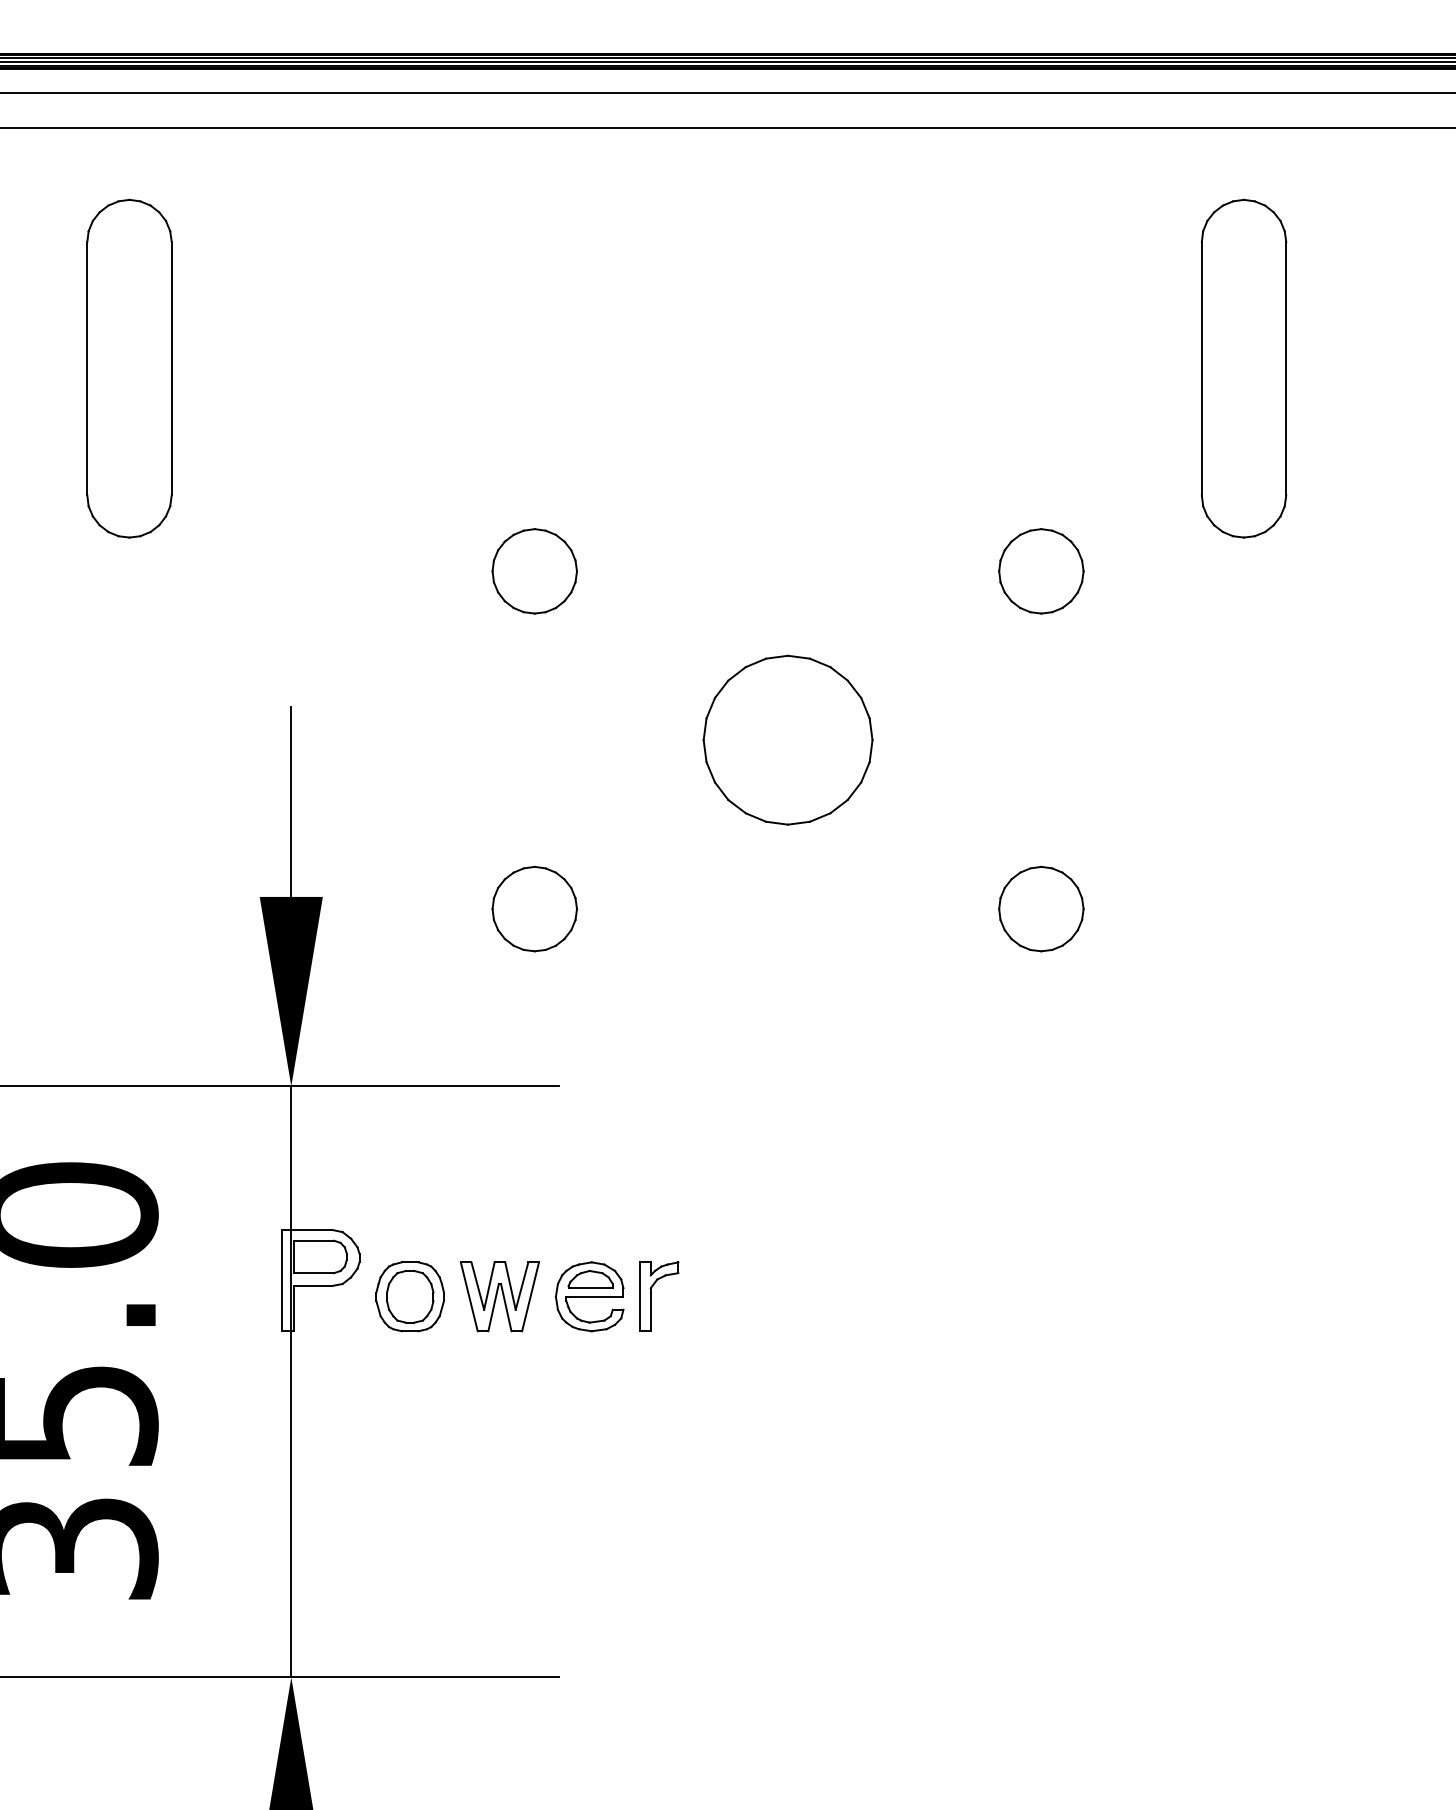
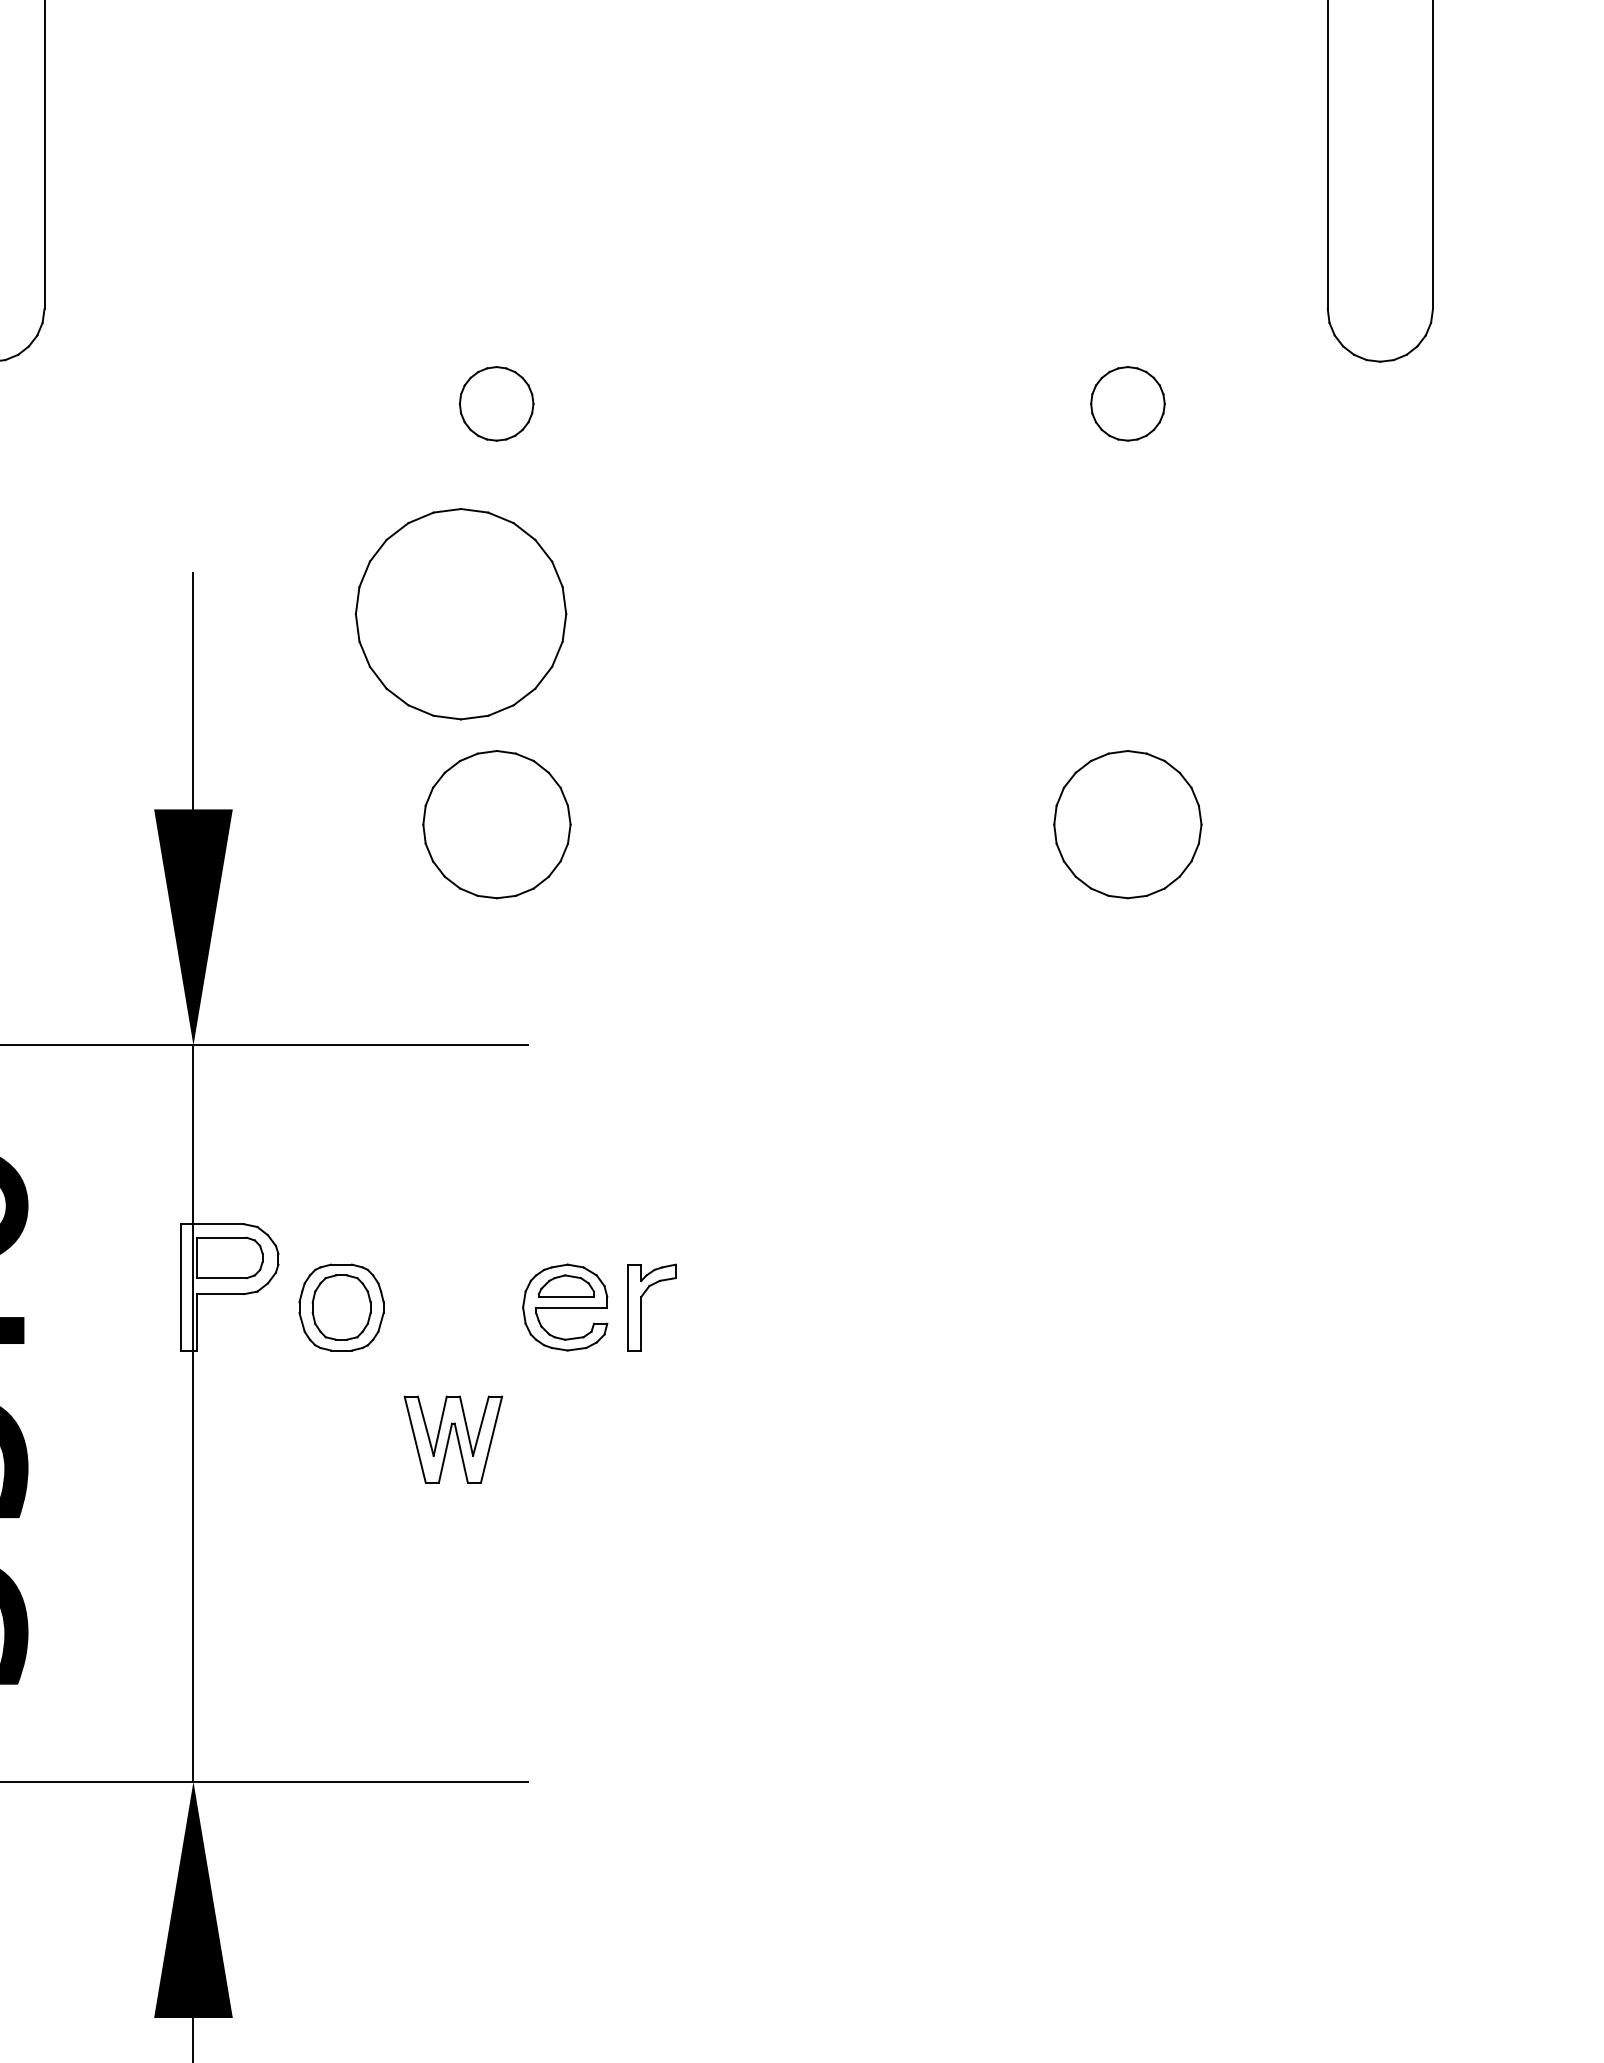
part: (534, 571) -> (496, 404), size x0.7
part: (1041, 571) -> (1128, 404), size x0.7
part: (787, 739) -> (460, 613), moved
part: (534, 908) -> (496, 823), size x1.4
part: (1041, 908) -> (1128, 823), size x1.4
part: (499, 1296) -> (452, 1439), moved

